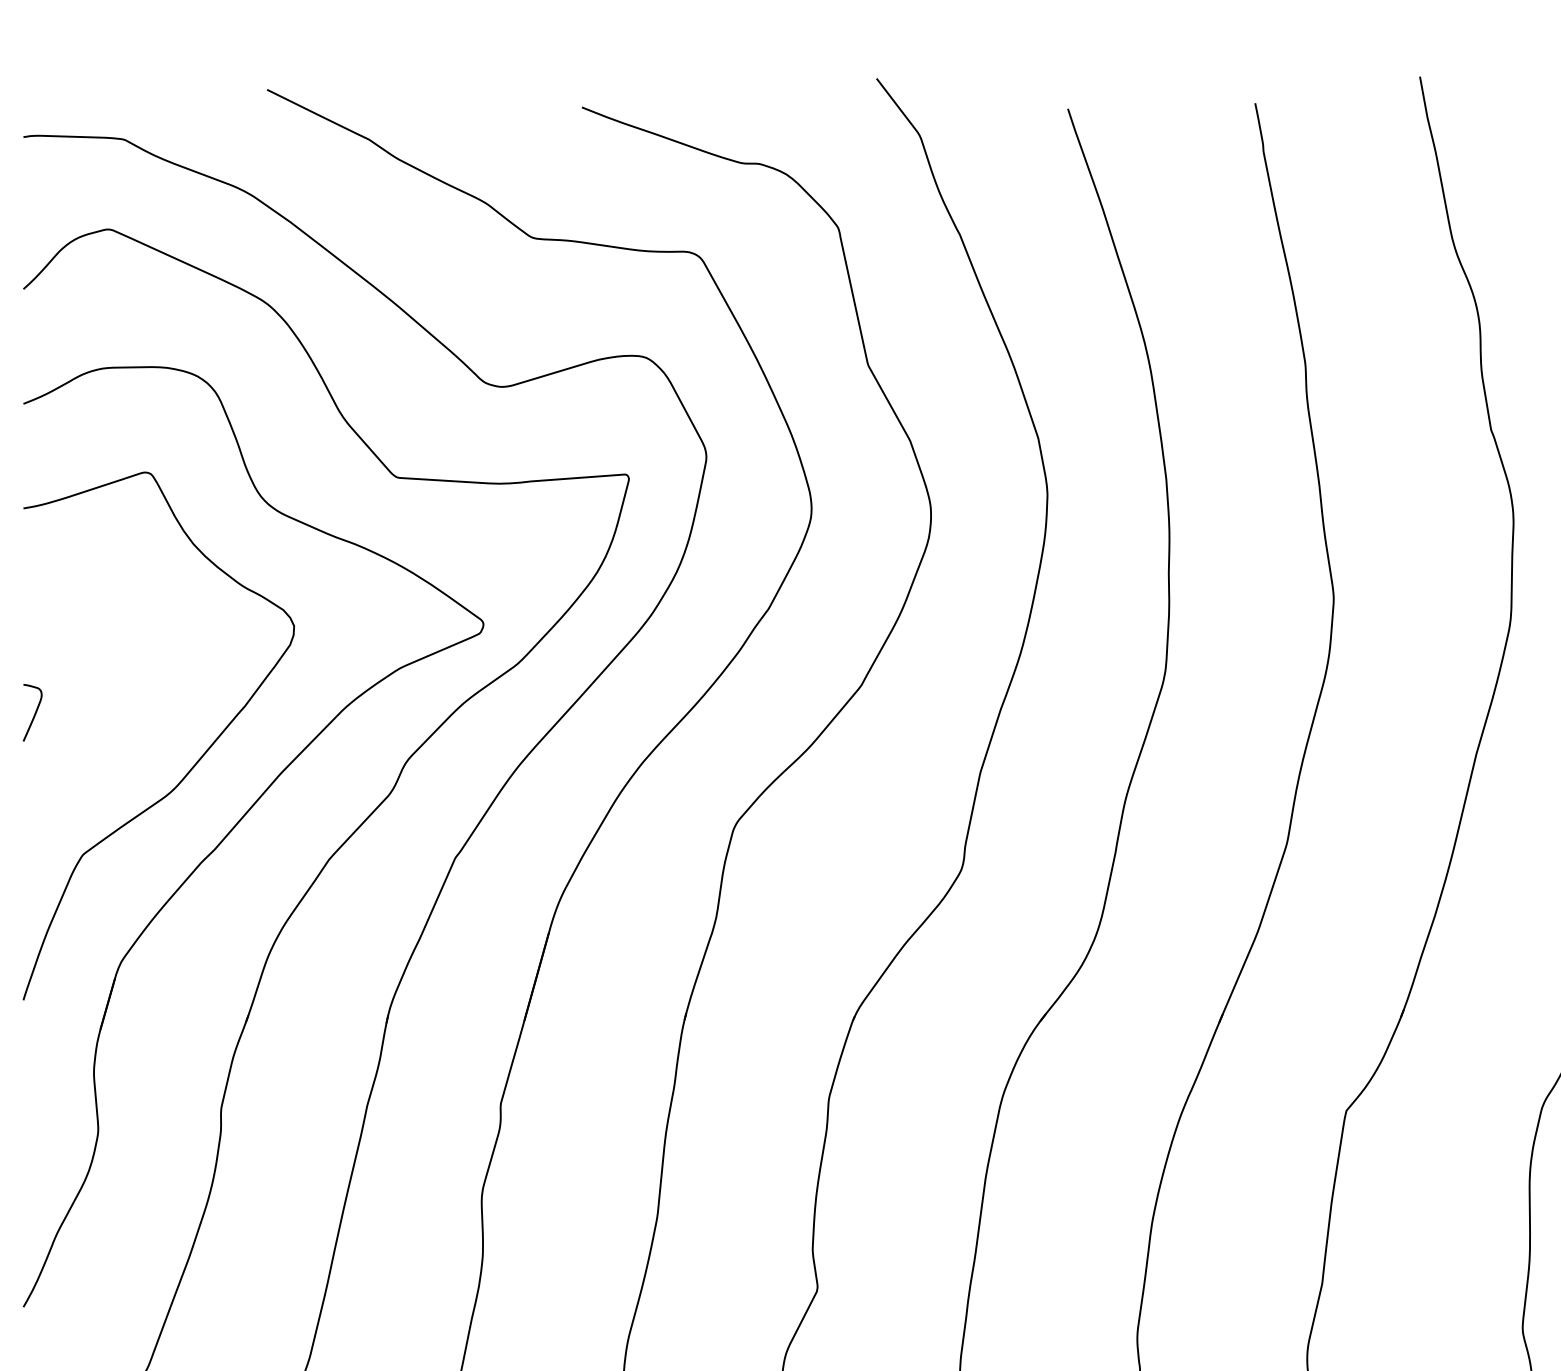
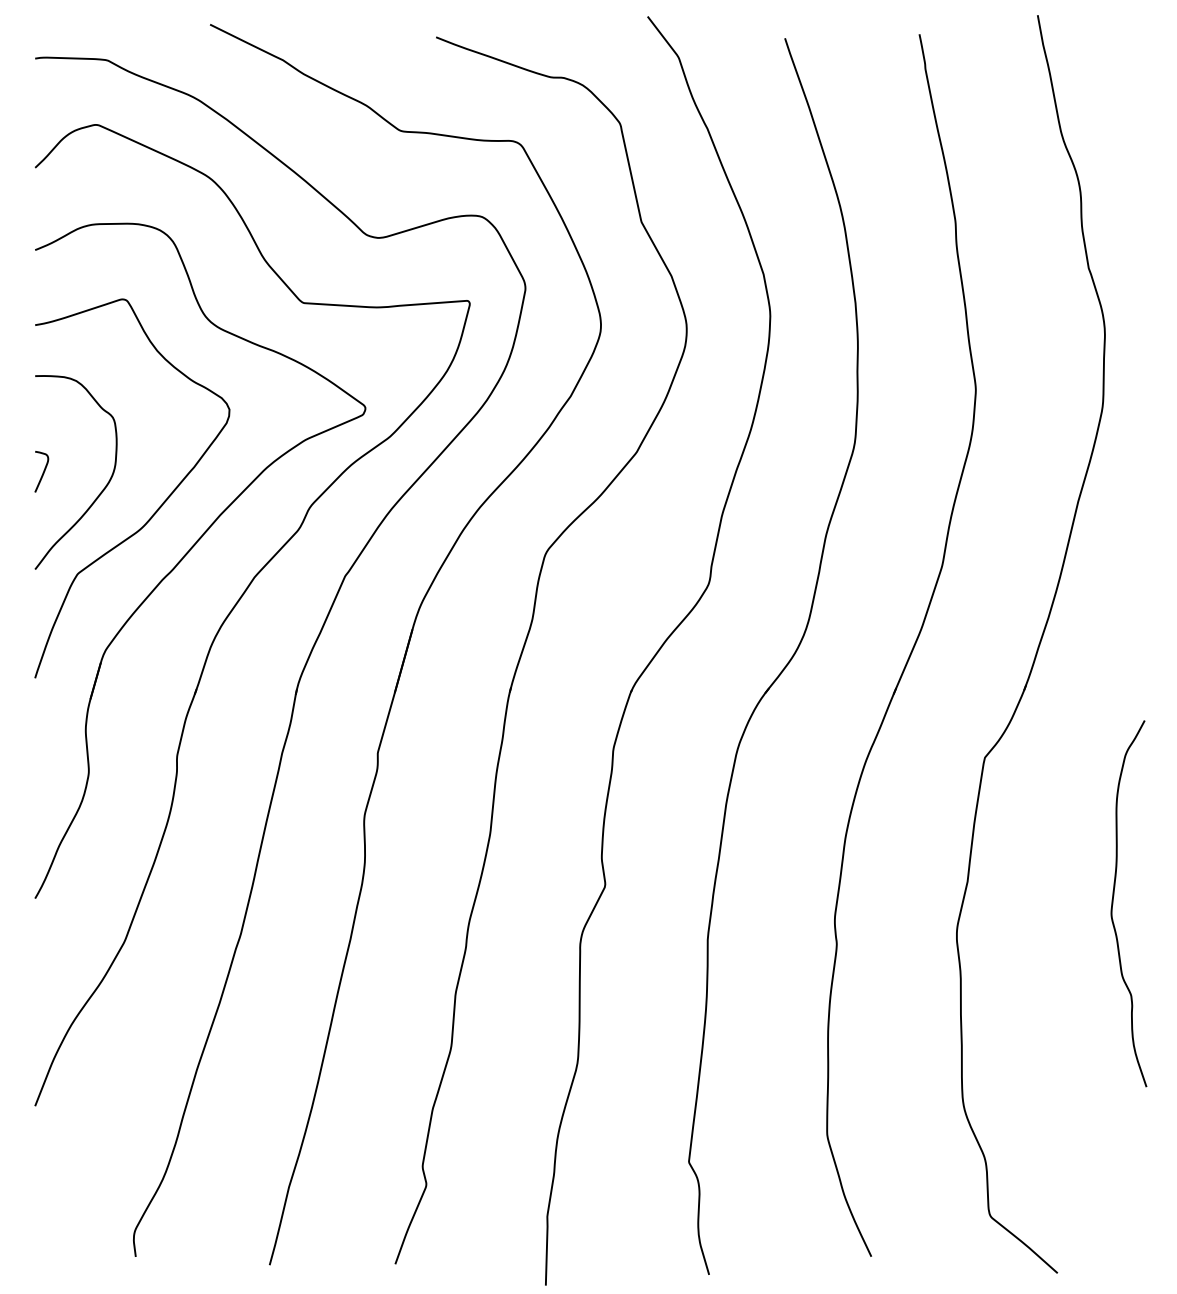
curve: (111, 744) -> (98, 494), added

